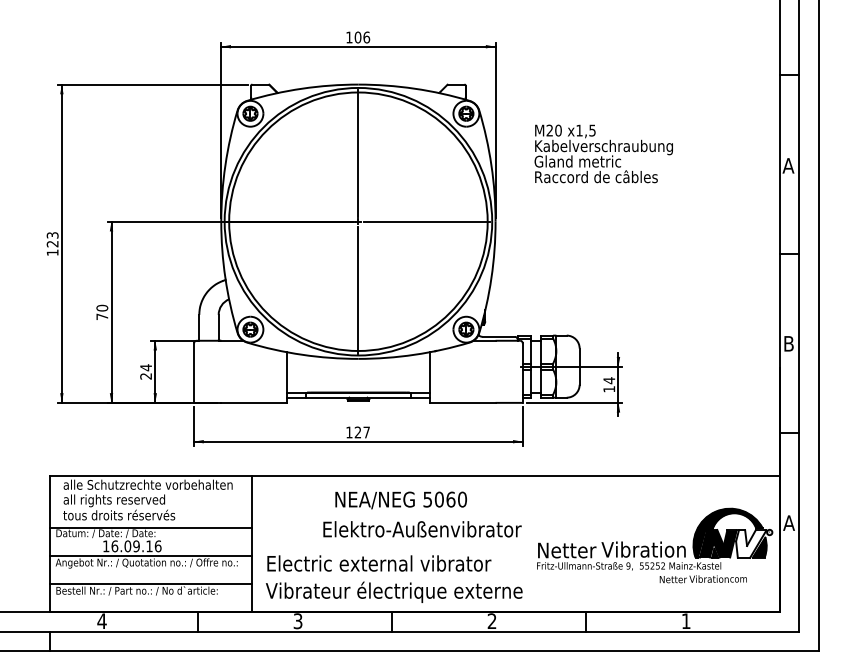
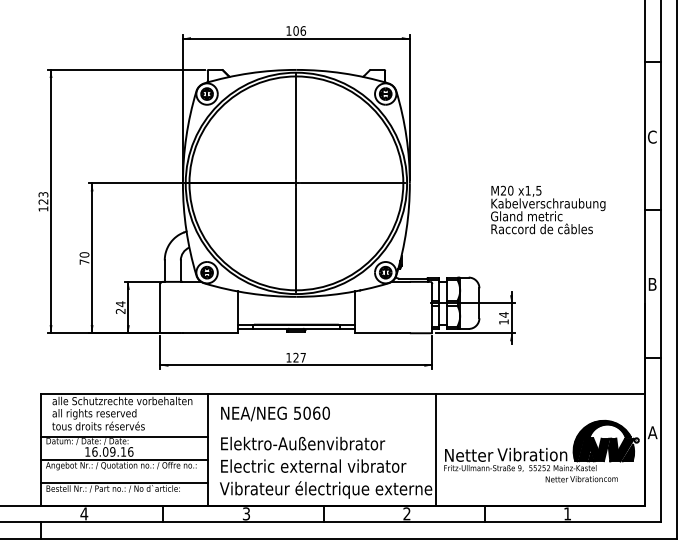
part: (603, 153) -> (547, 209), moved
text: (788, 165) -> (652, 136), A -> C
text: (400, 500) -> (274, 414), moved
text: (422, 529) -> (303, 443), moved
fill: (751, 543) -> (621, 449), added
line: (527, 544) -> (436, 450), added

